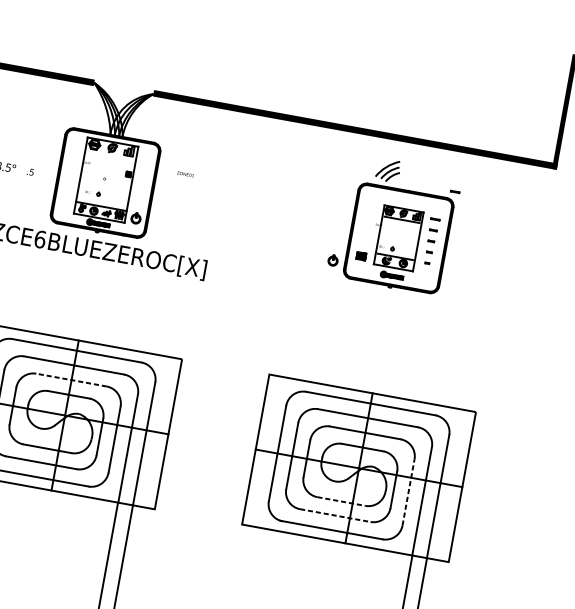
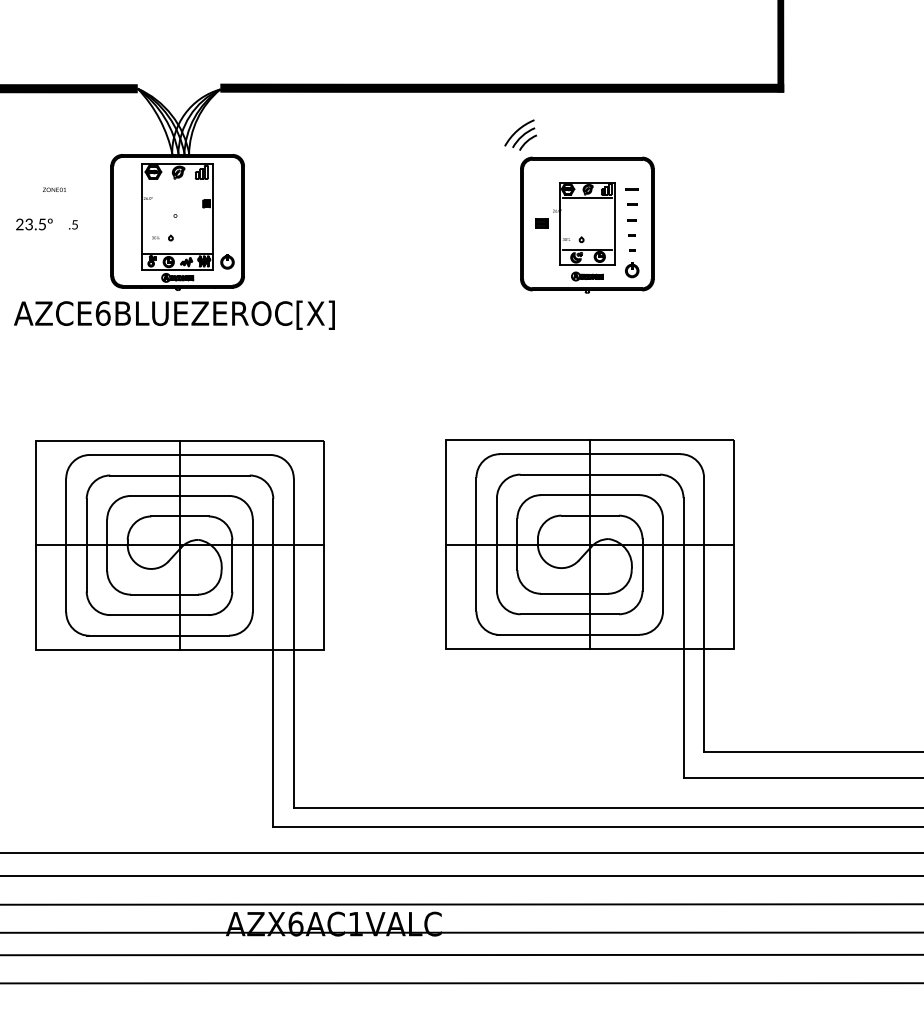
part: (388, 170) -> (520, 134), moved
text: (185, 174) -> (54, 189), moved
line: (454, 191) -> (651, 147), removed
part: (360, 256) -> (541, 223), moved
part: (333, 260) -> (632, 270), moved
line: (71, 379) -> (179, 495), dashed -> solid
line: (408, 492) -> (663, 564), dashed -> solid
line: (341, 501) -> (574, 593), dashed -> solid
line: (335, 515) -> (570, 614), dashed -> solid

